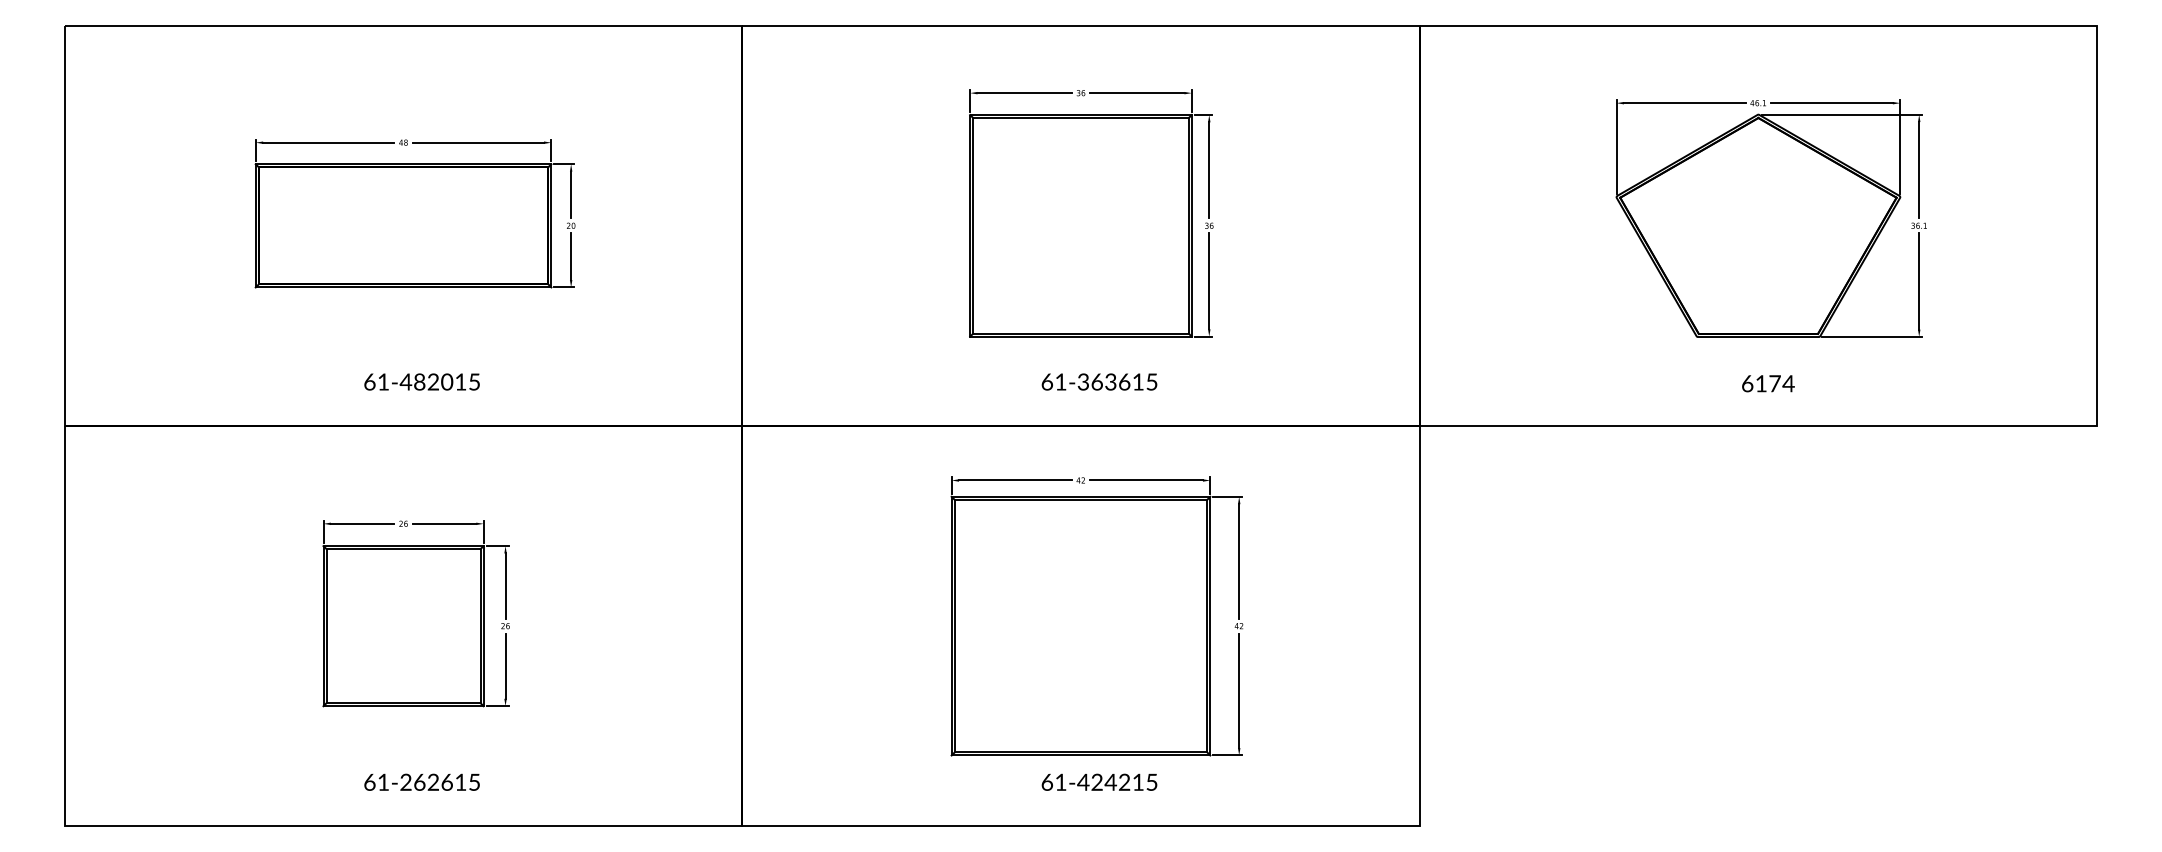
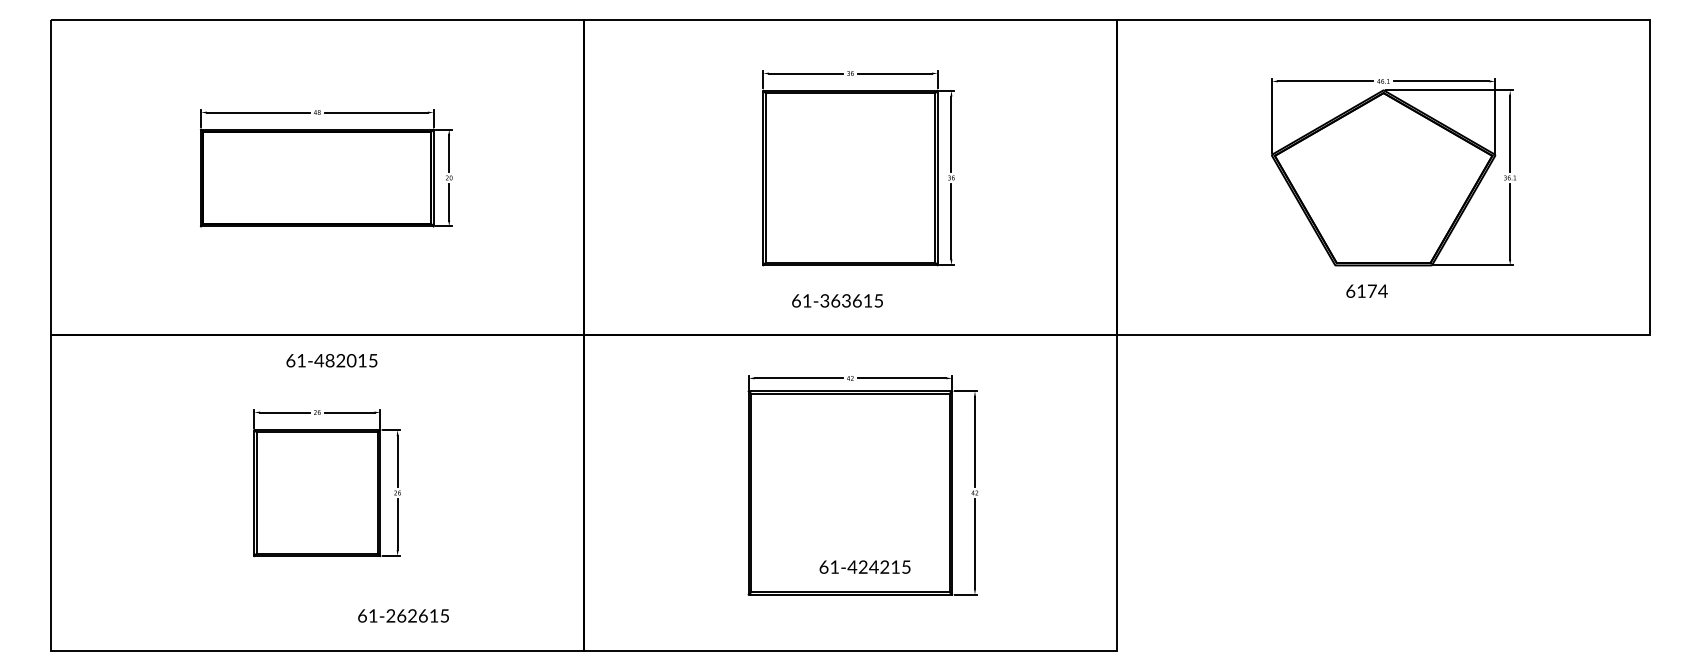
text: (421, 381) -> (331, 360), moved
text: (1099, 381) -> (837, 300), moved
text: (1768, 383) -> (1367, 291), moved
text: (421, 781) -> (403, 615), moved
text: (1099, 781) -> (865, 566), moved

